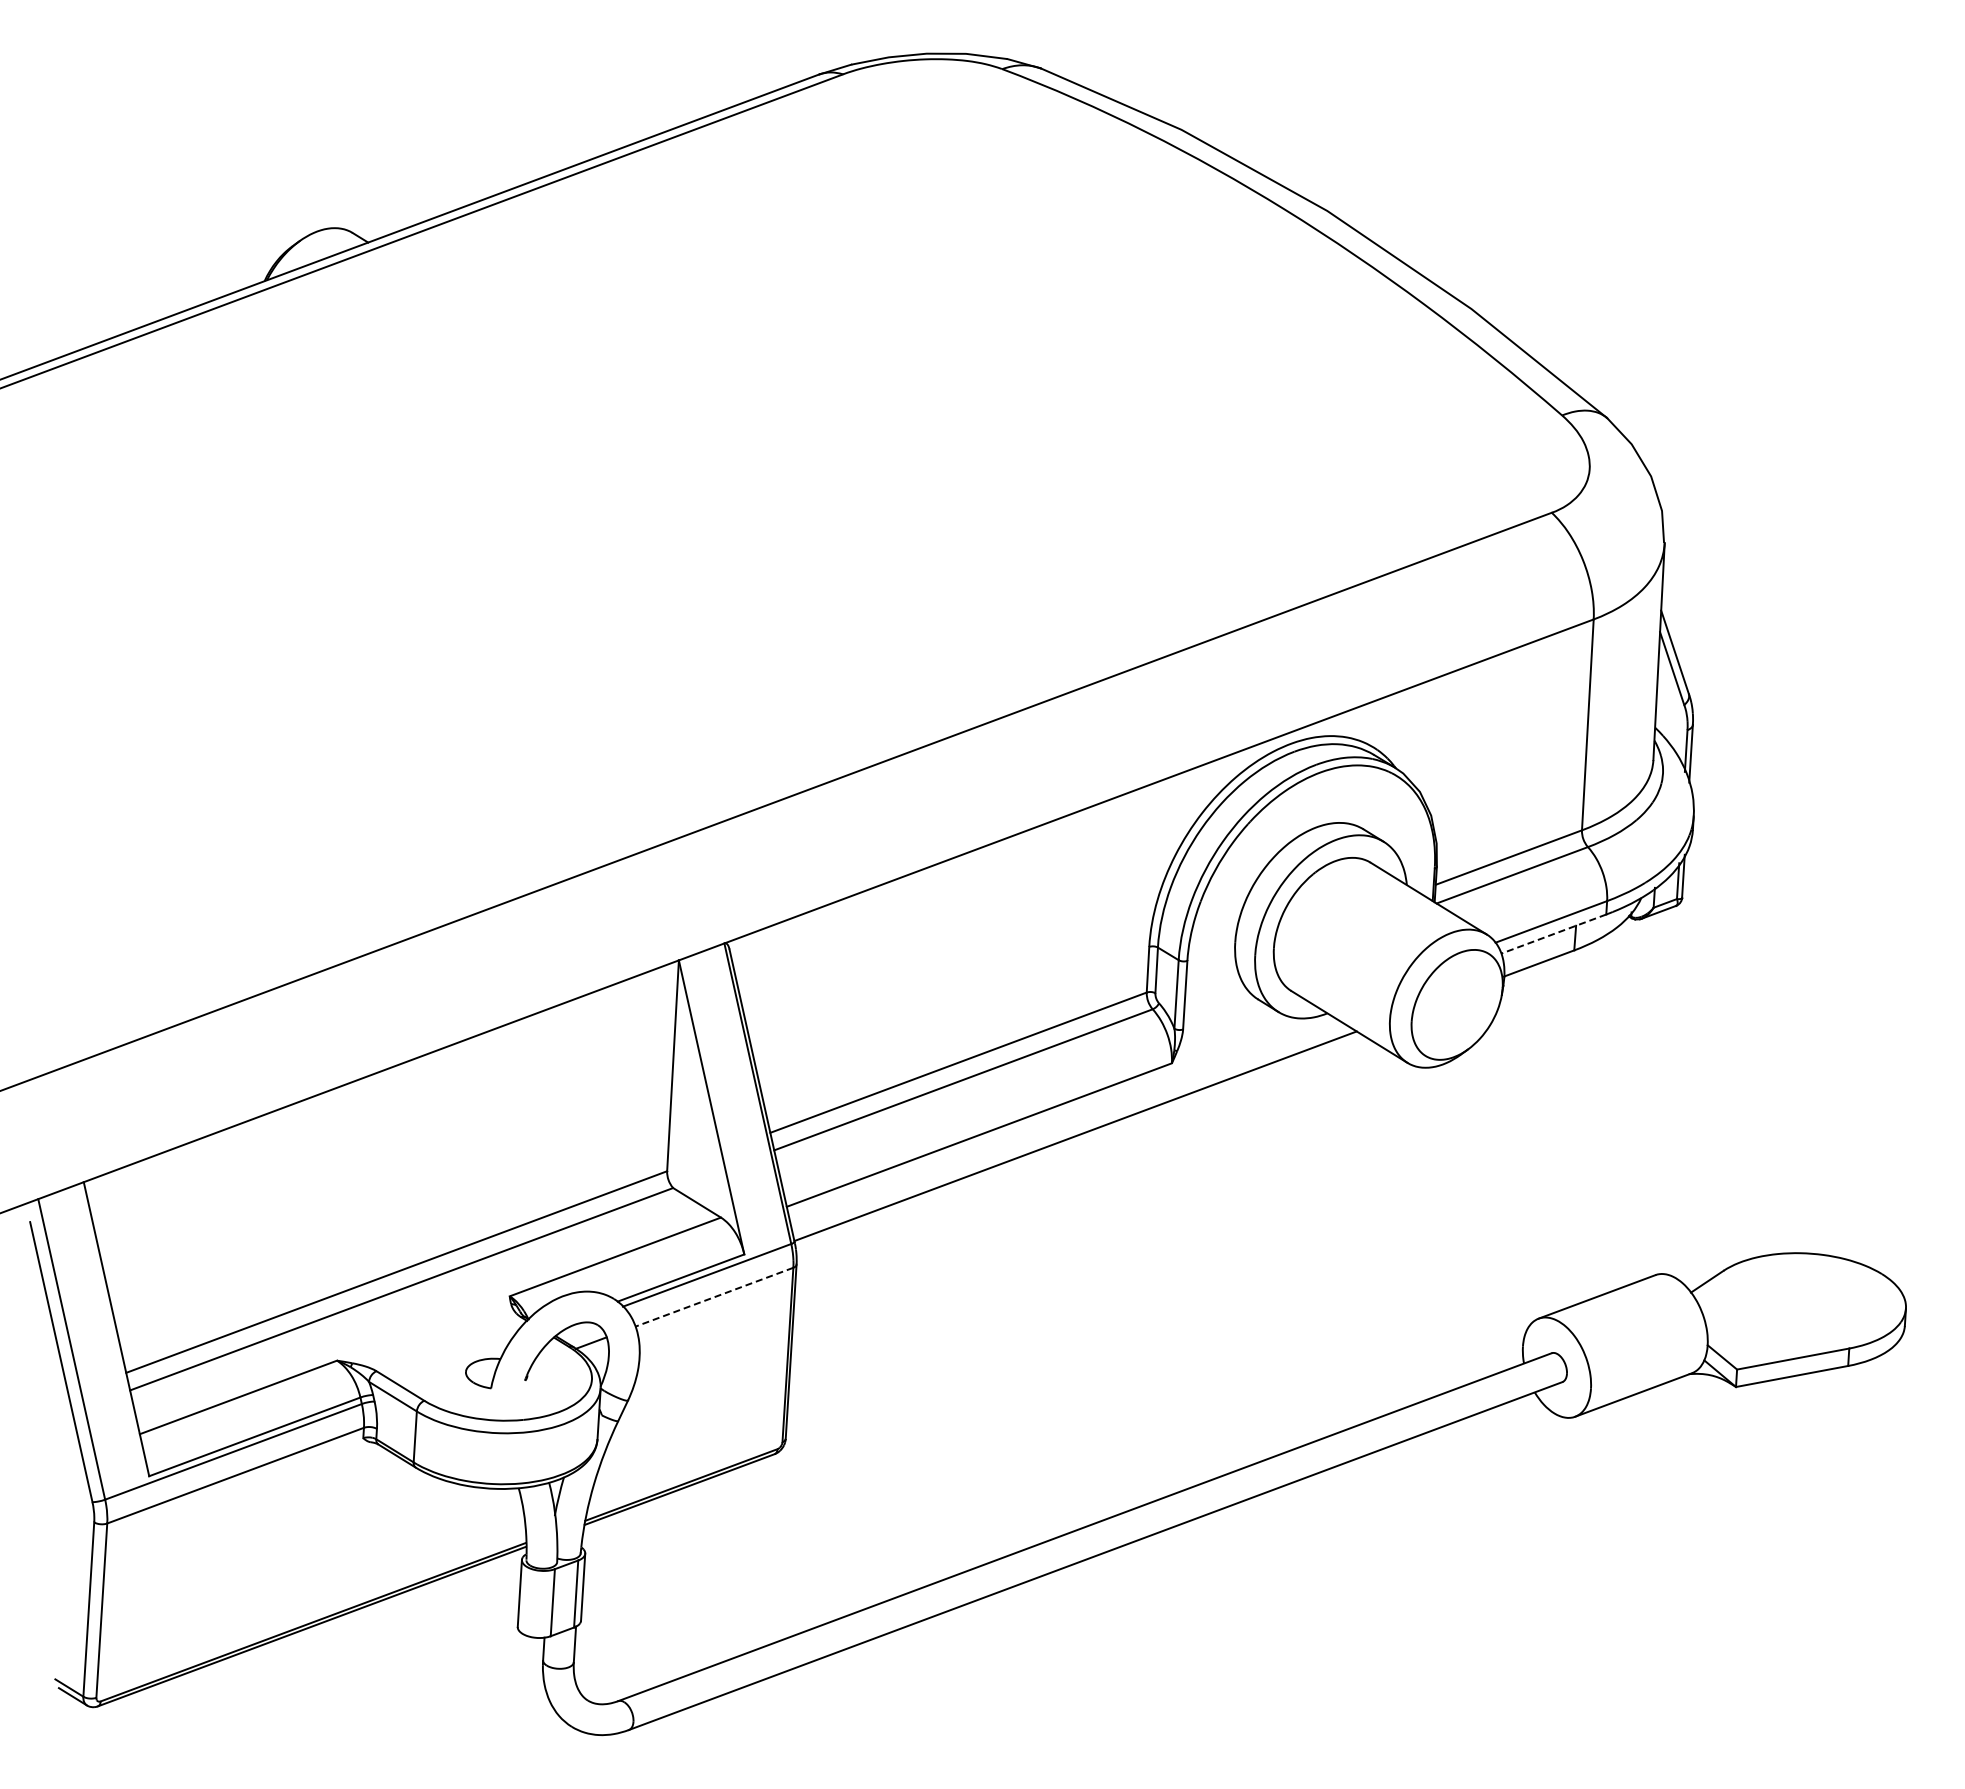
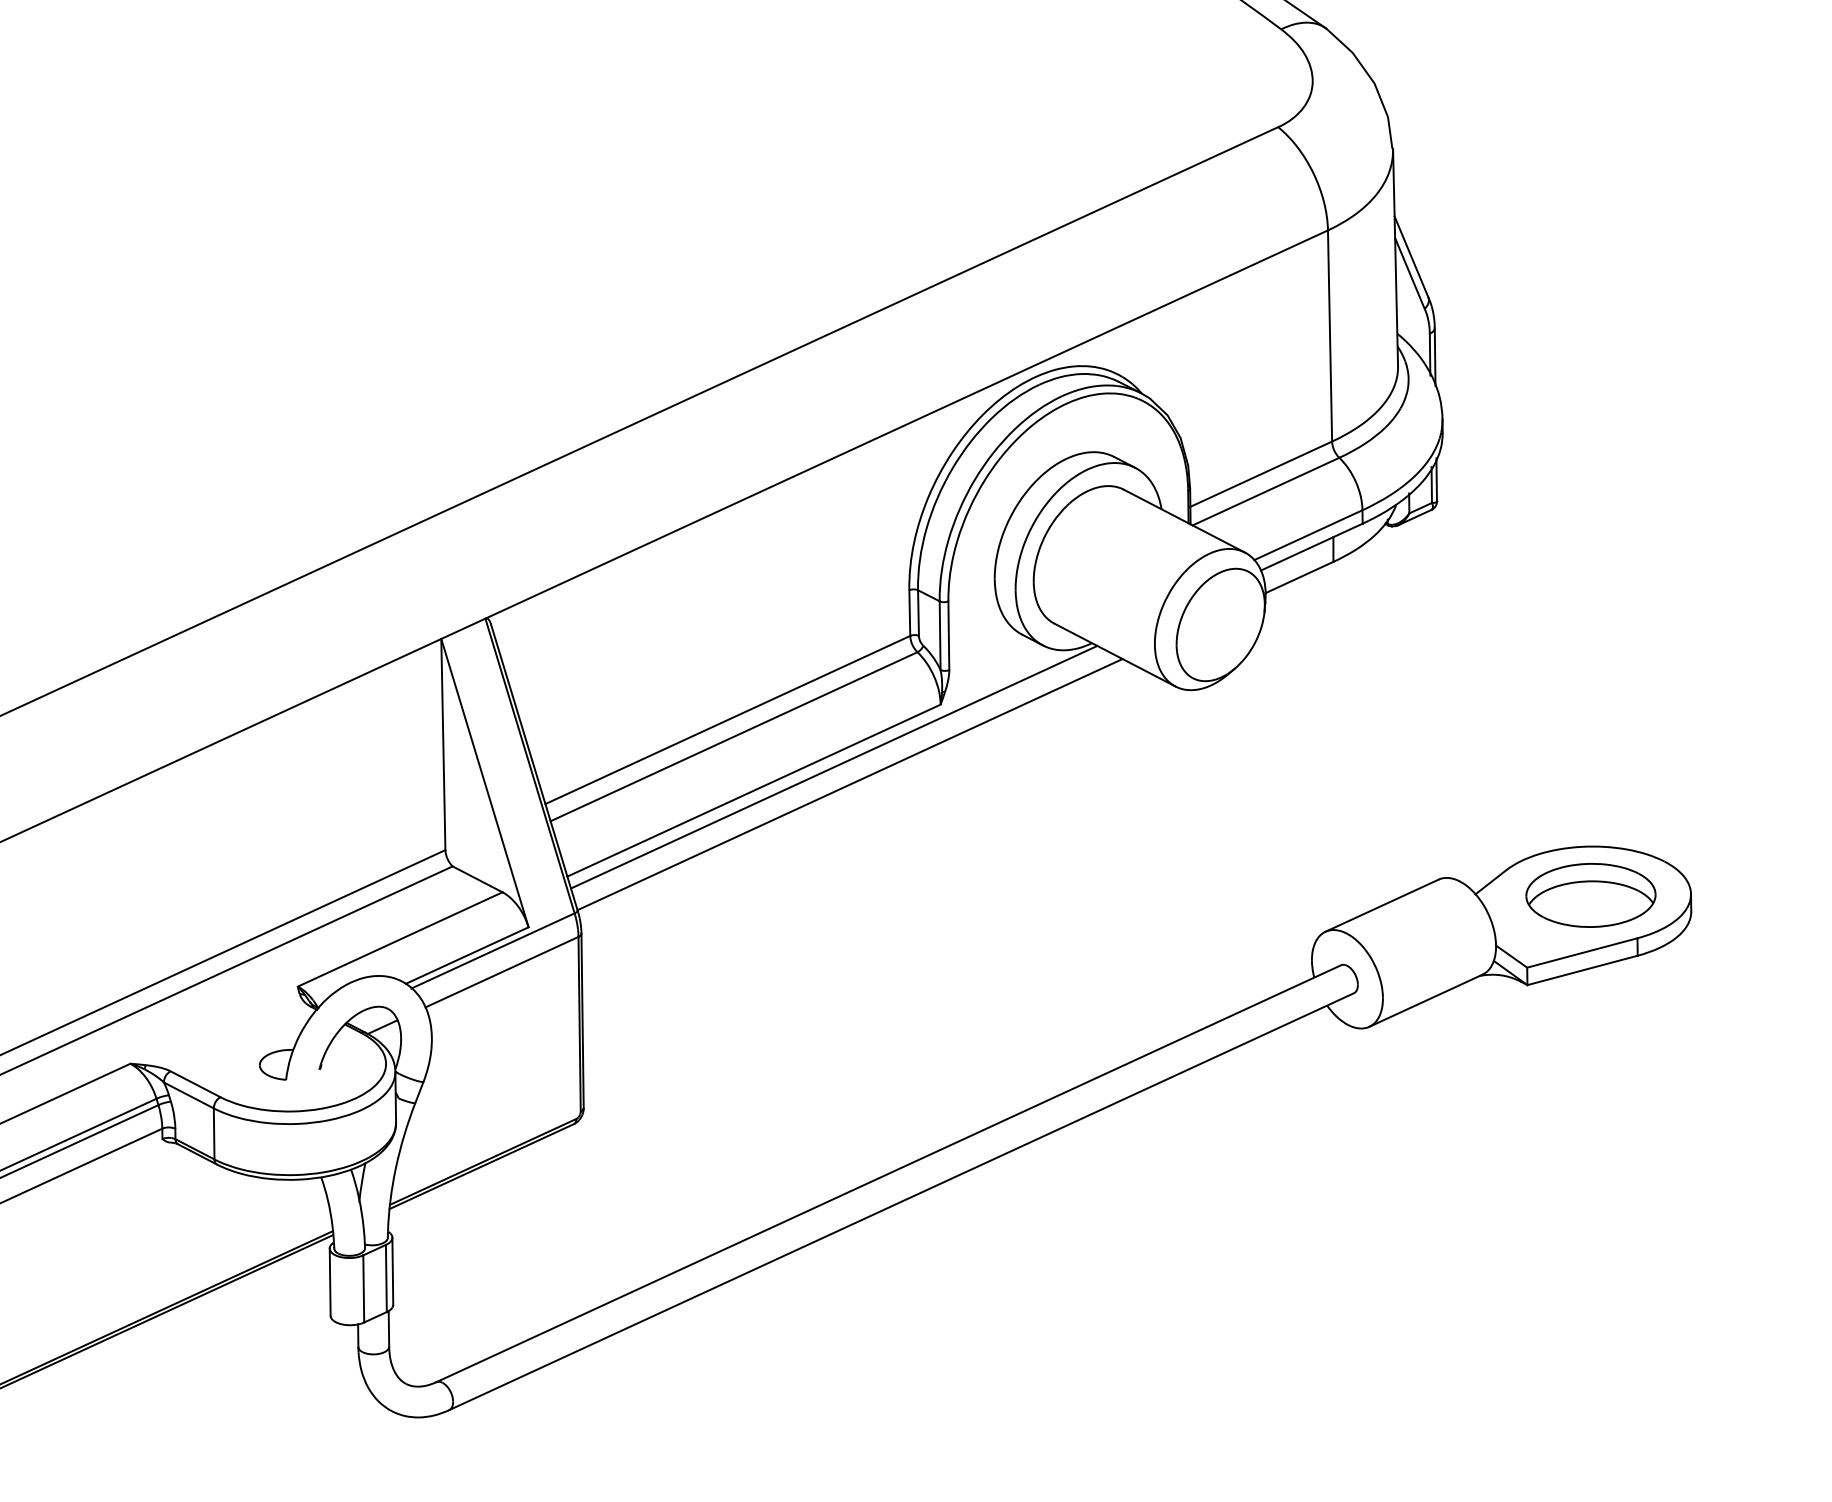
line: (1553, 934) -> (1311, 547), dashed -> solid
line: (1060, 1117) -> (833, 767), added
line: (713, 1297) -> (501, 972), dashed -> solid
part: (1805, 1301) -> (1590, 894), added

